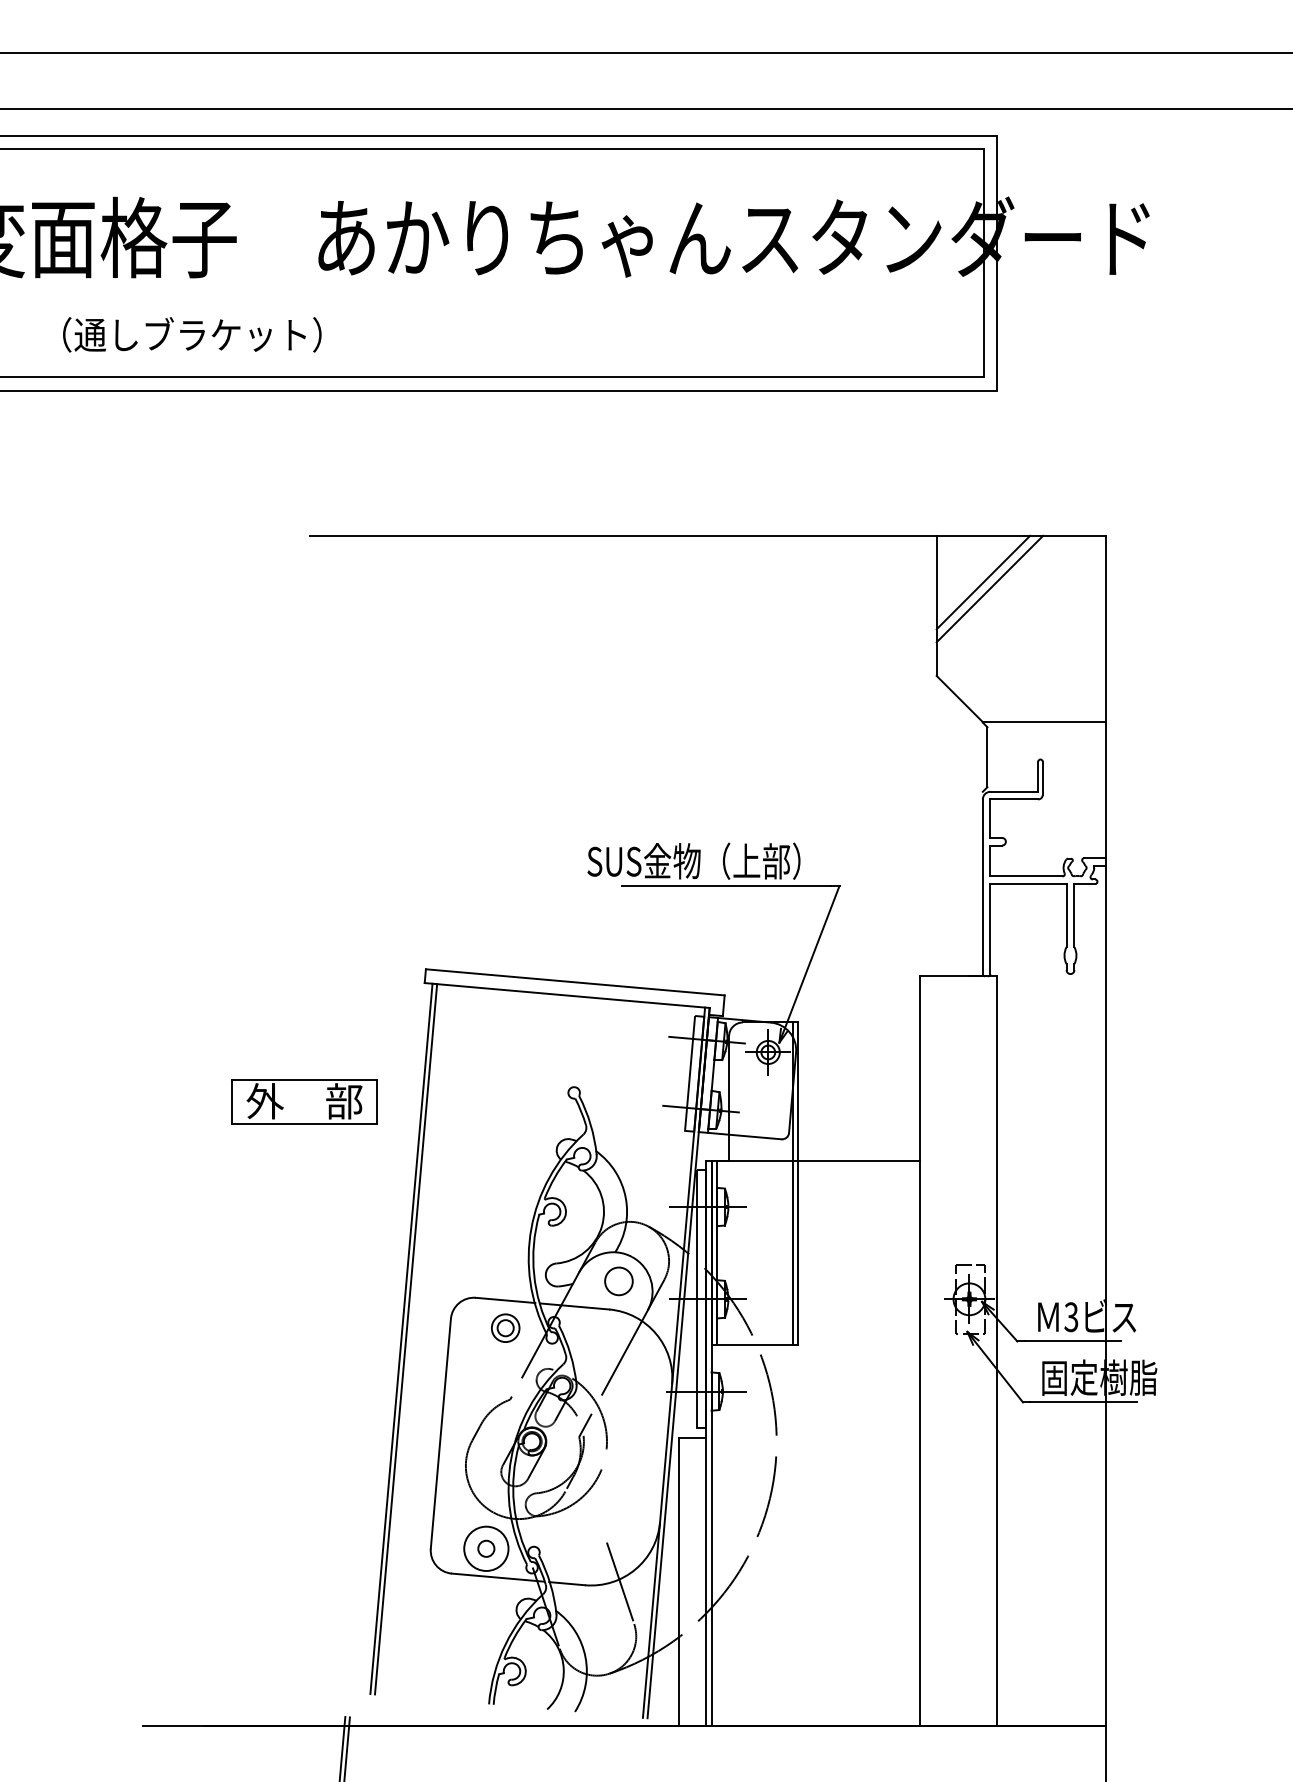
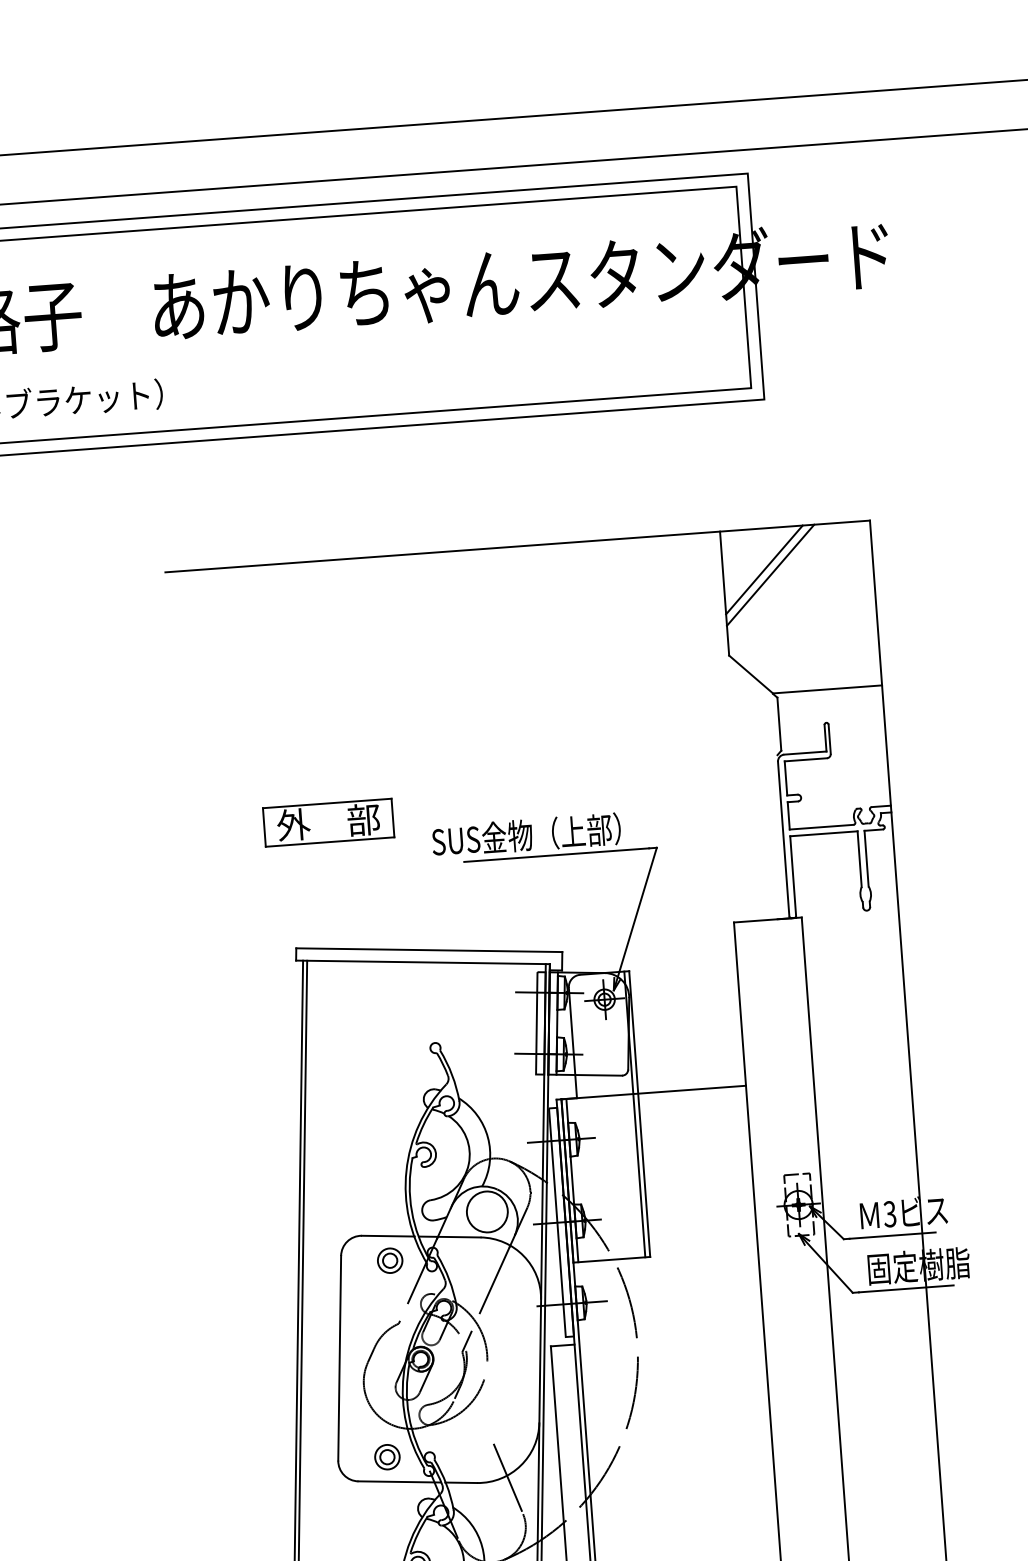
part: (304, 1101) -> (328, 822), moved
circle: (618, 1281) -> (486, 1212), size x1.67
circle: (486, 1548) -> (387, 1456), size x0.62

